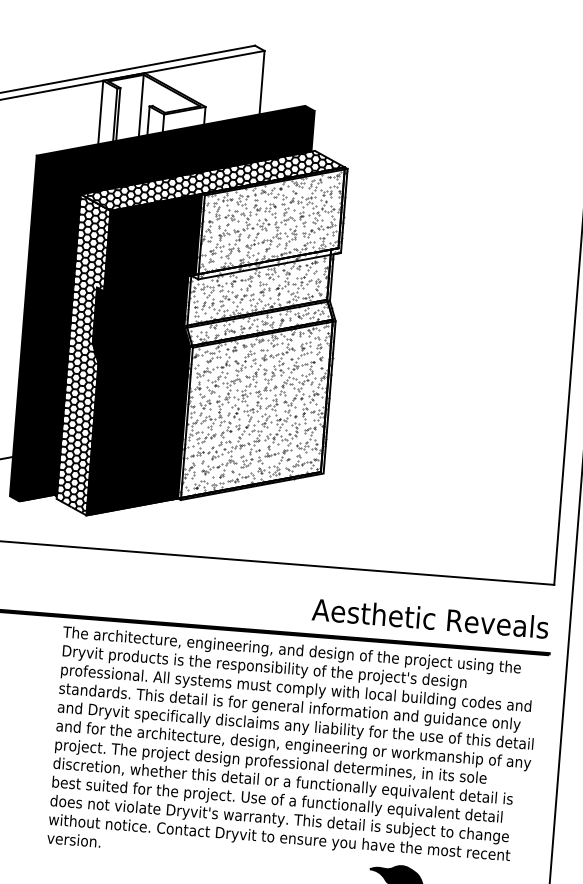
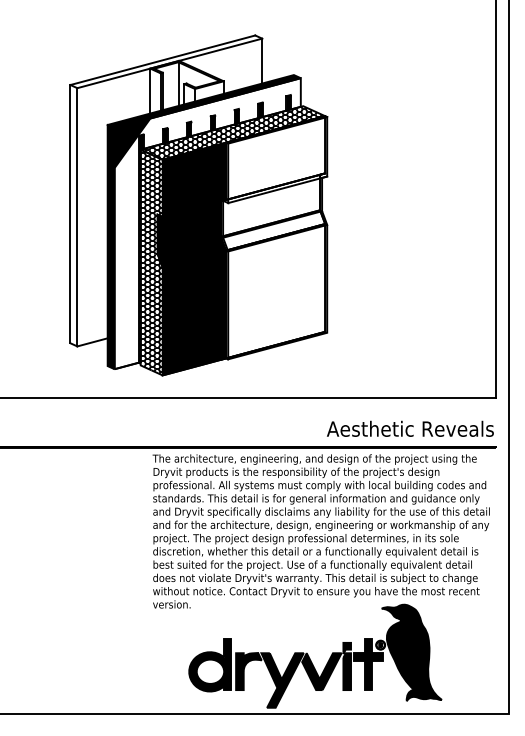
fill: (166, 305) -> (207, 223), removed
hatch: (259, 333) -> (274, 237), removed

